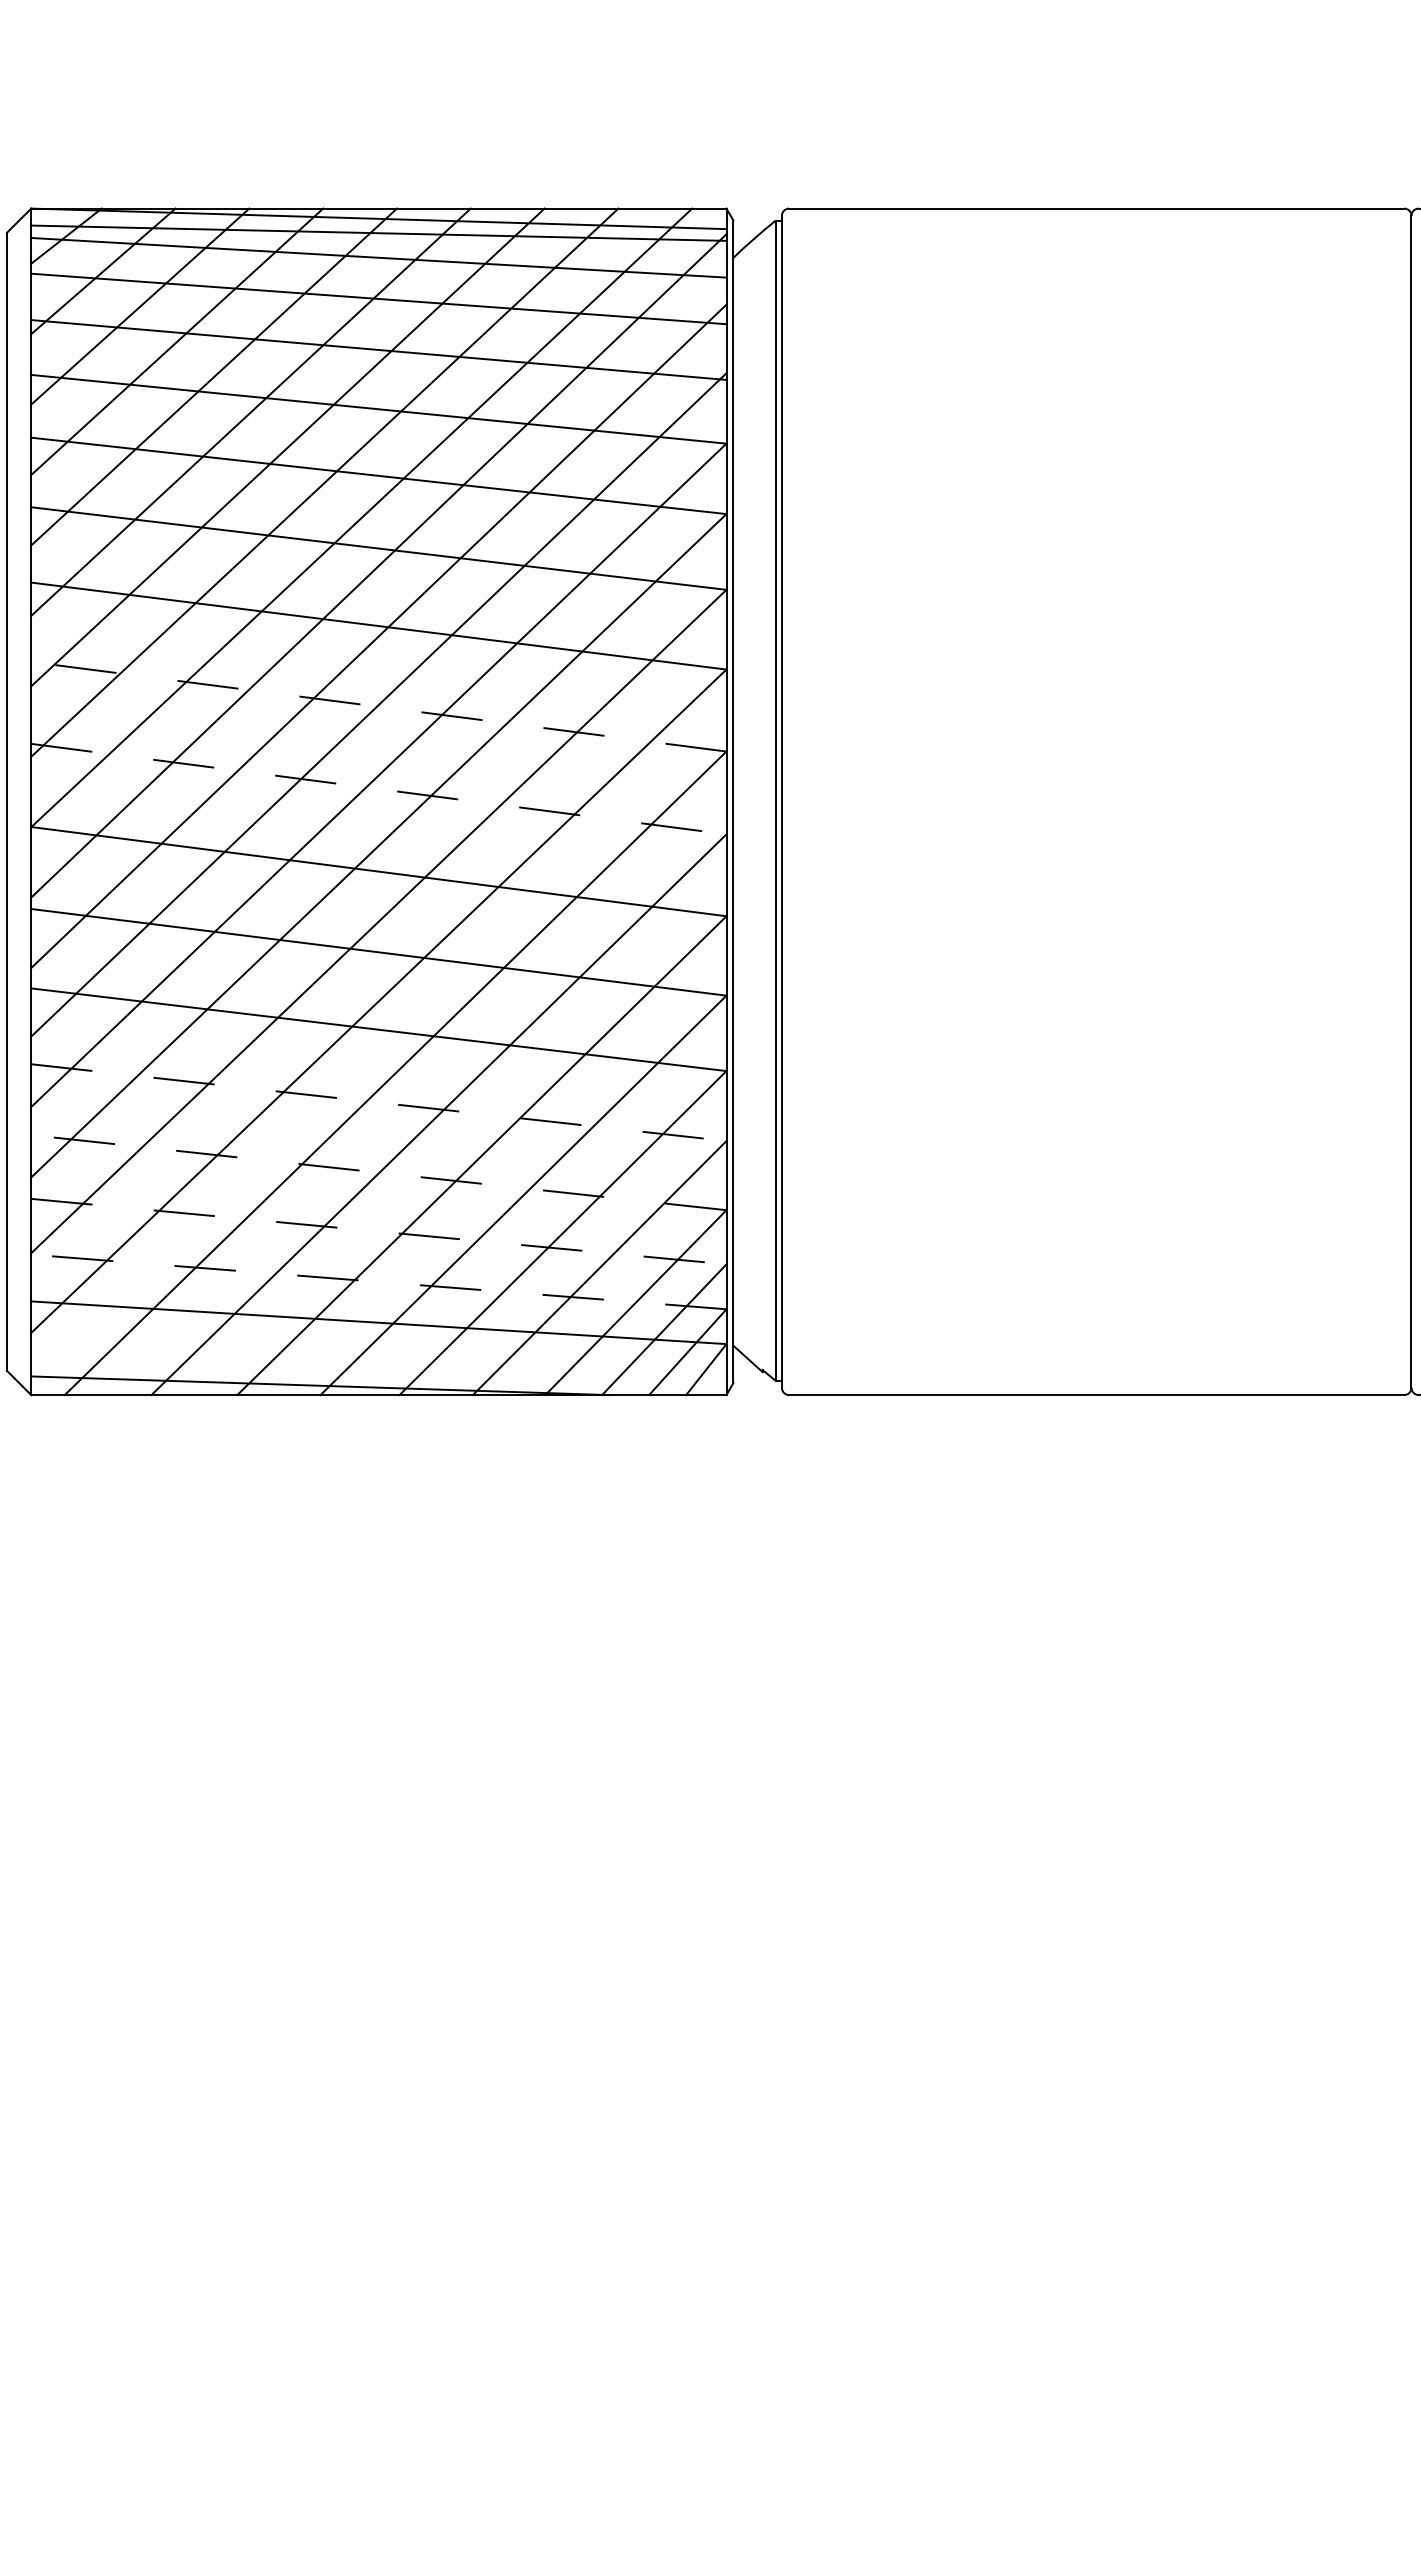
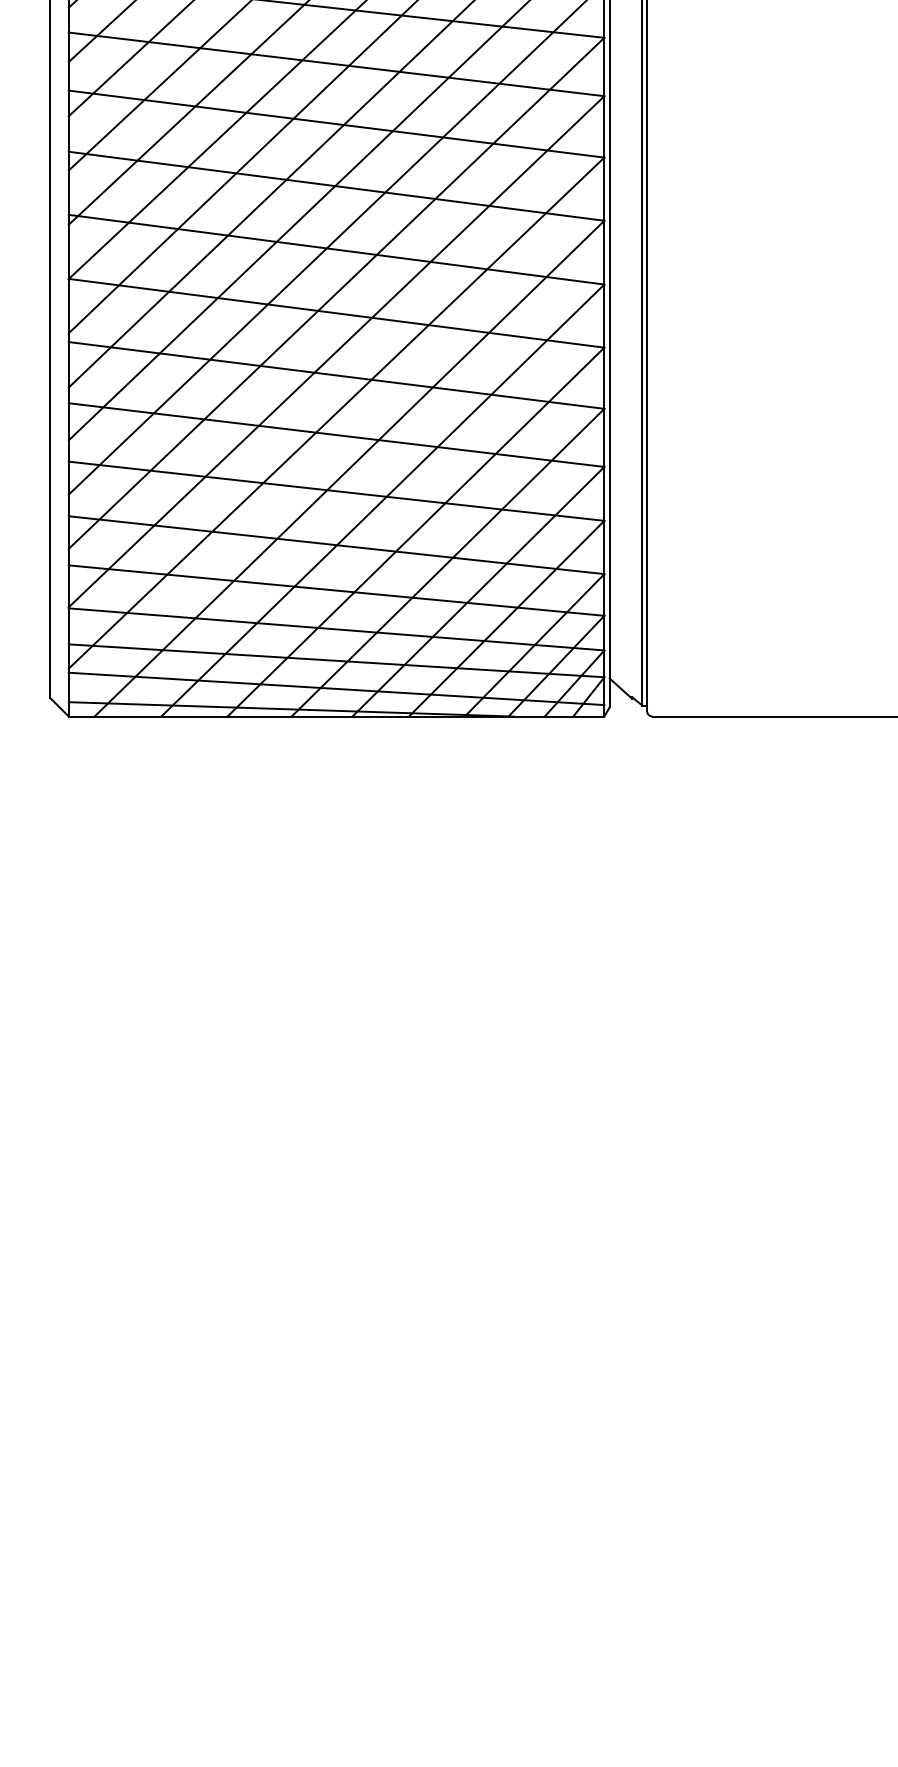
line: (378, 706) -> (336, 186), dashed -> solid
line: (378, 789) -> (336, 250), dashed -> solid
line: (378, 1102) -> (336, 491), dashed -> solid
line: (378, 1172) -> (336, 545), dashed -> solid
line: (379, 1231) -> (337, 590), dashed -> solid
line: (378, 1281) -> (336, 629), dashed -> solid
line: (378, 1359) -> (336, 689), added

